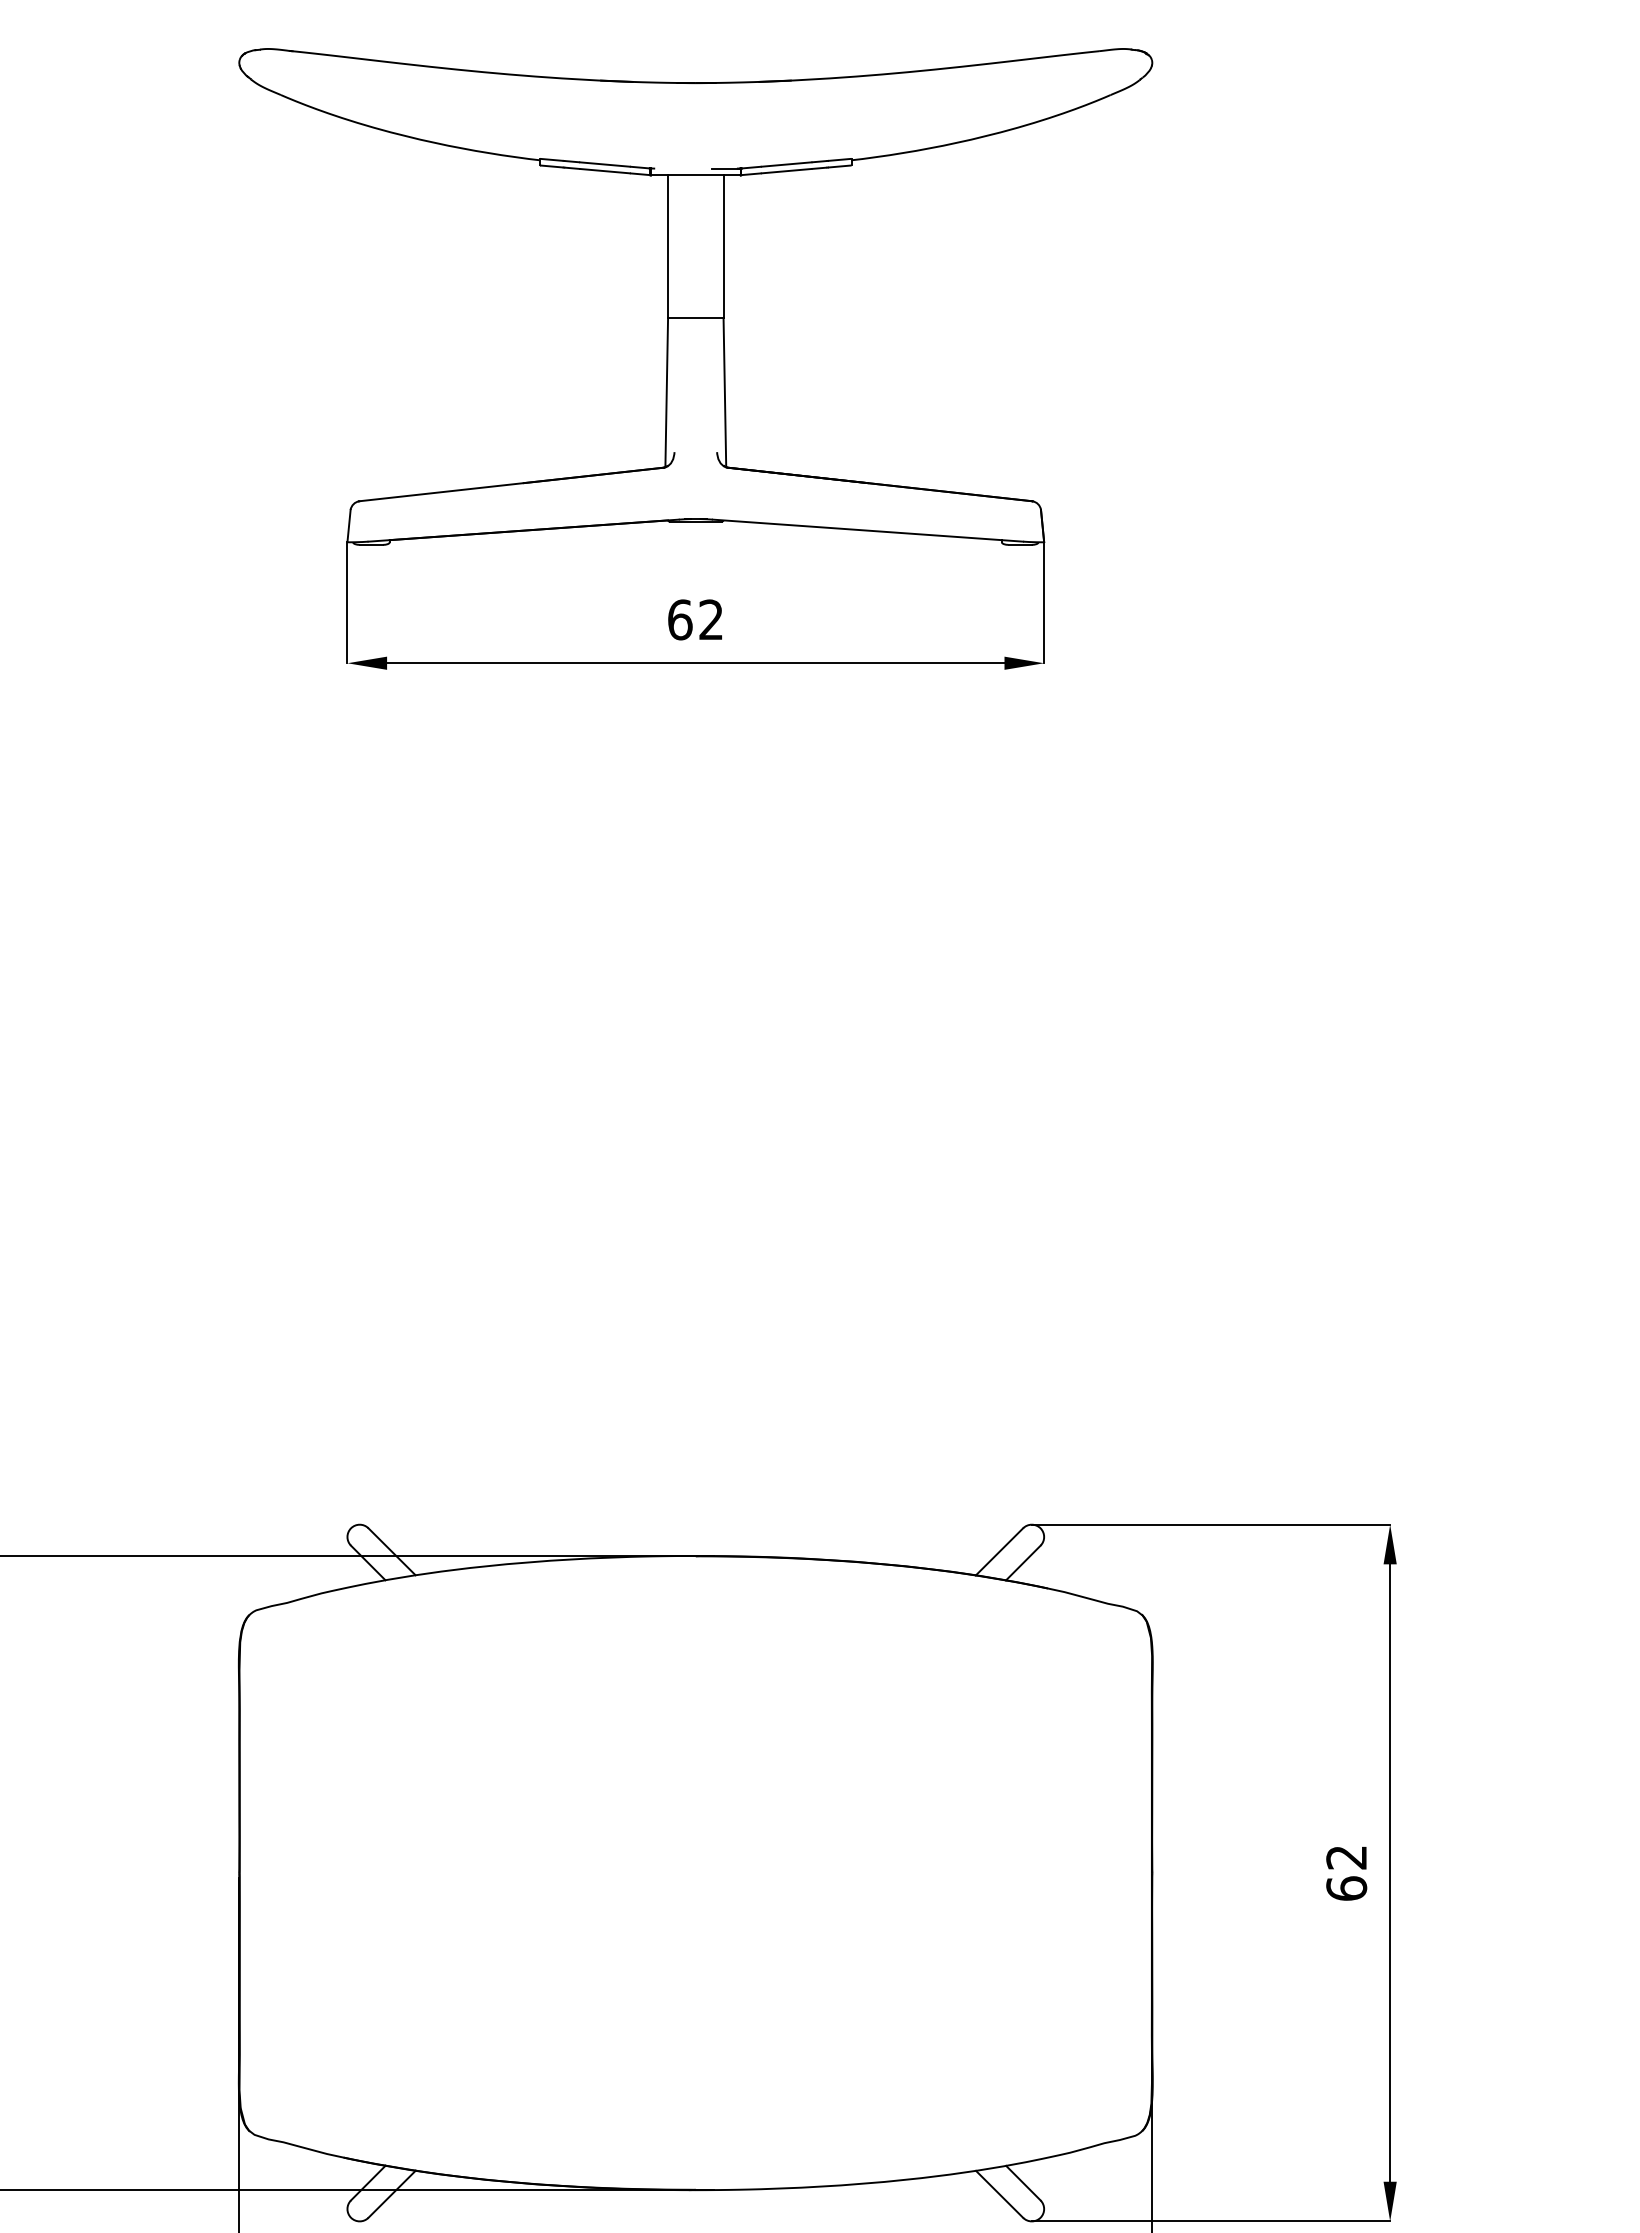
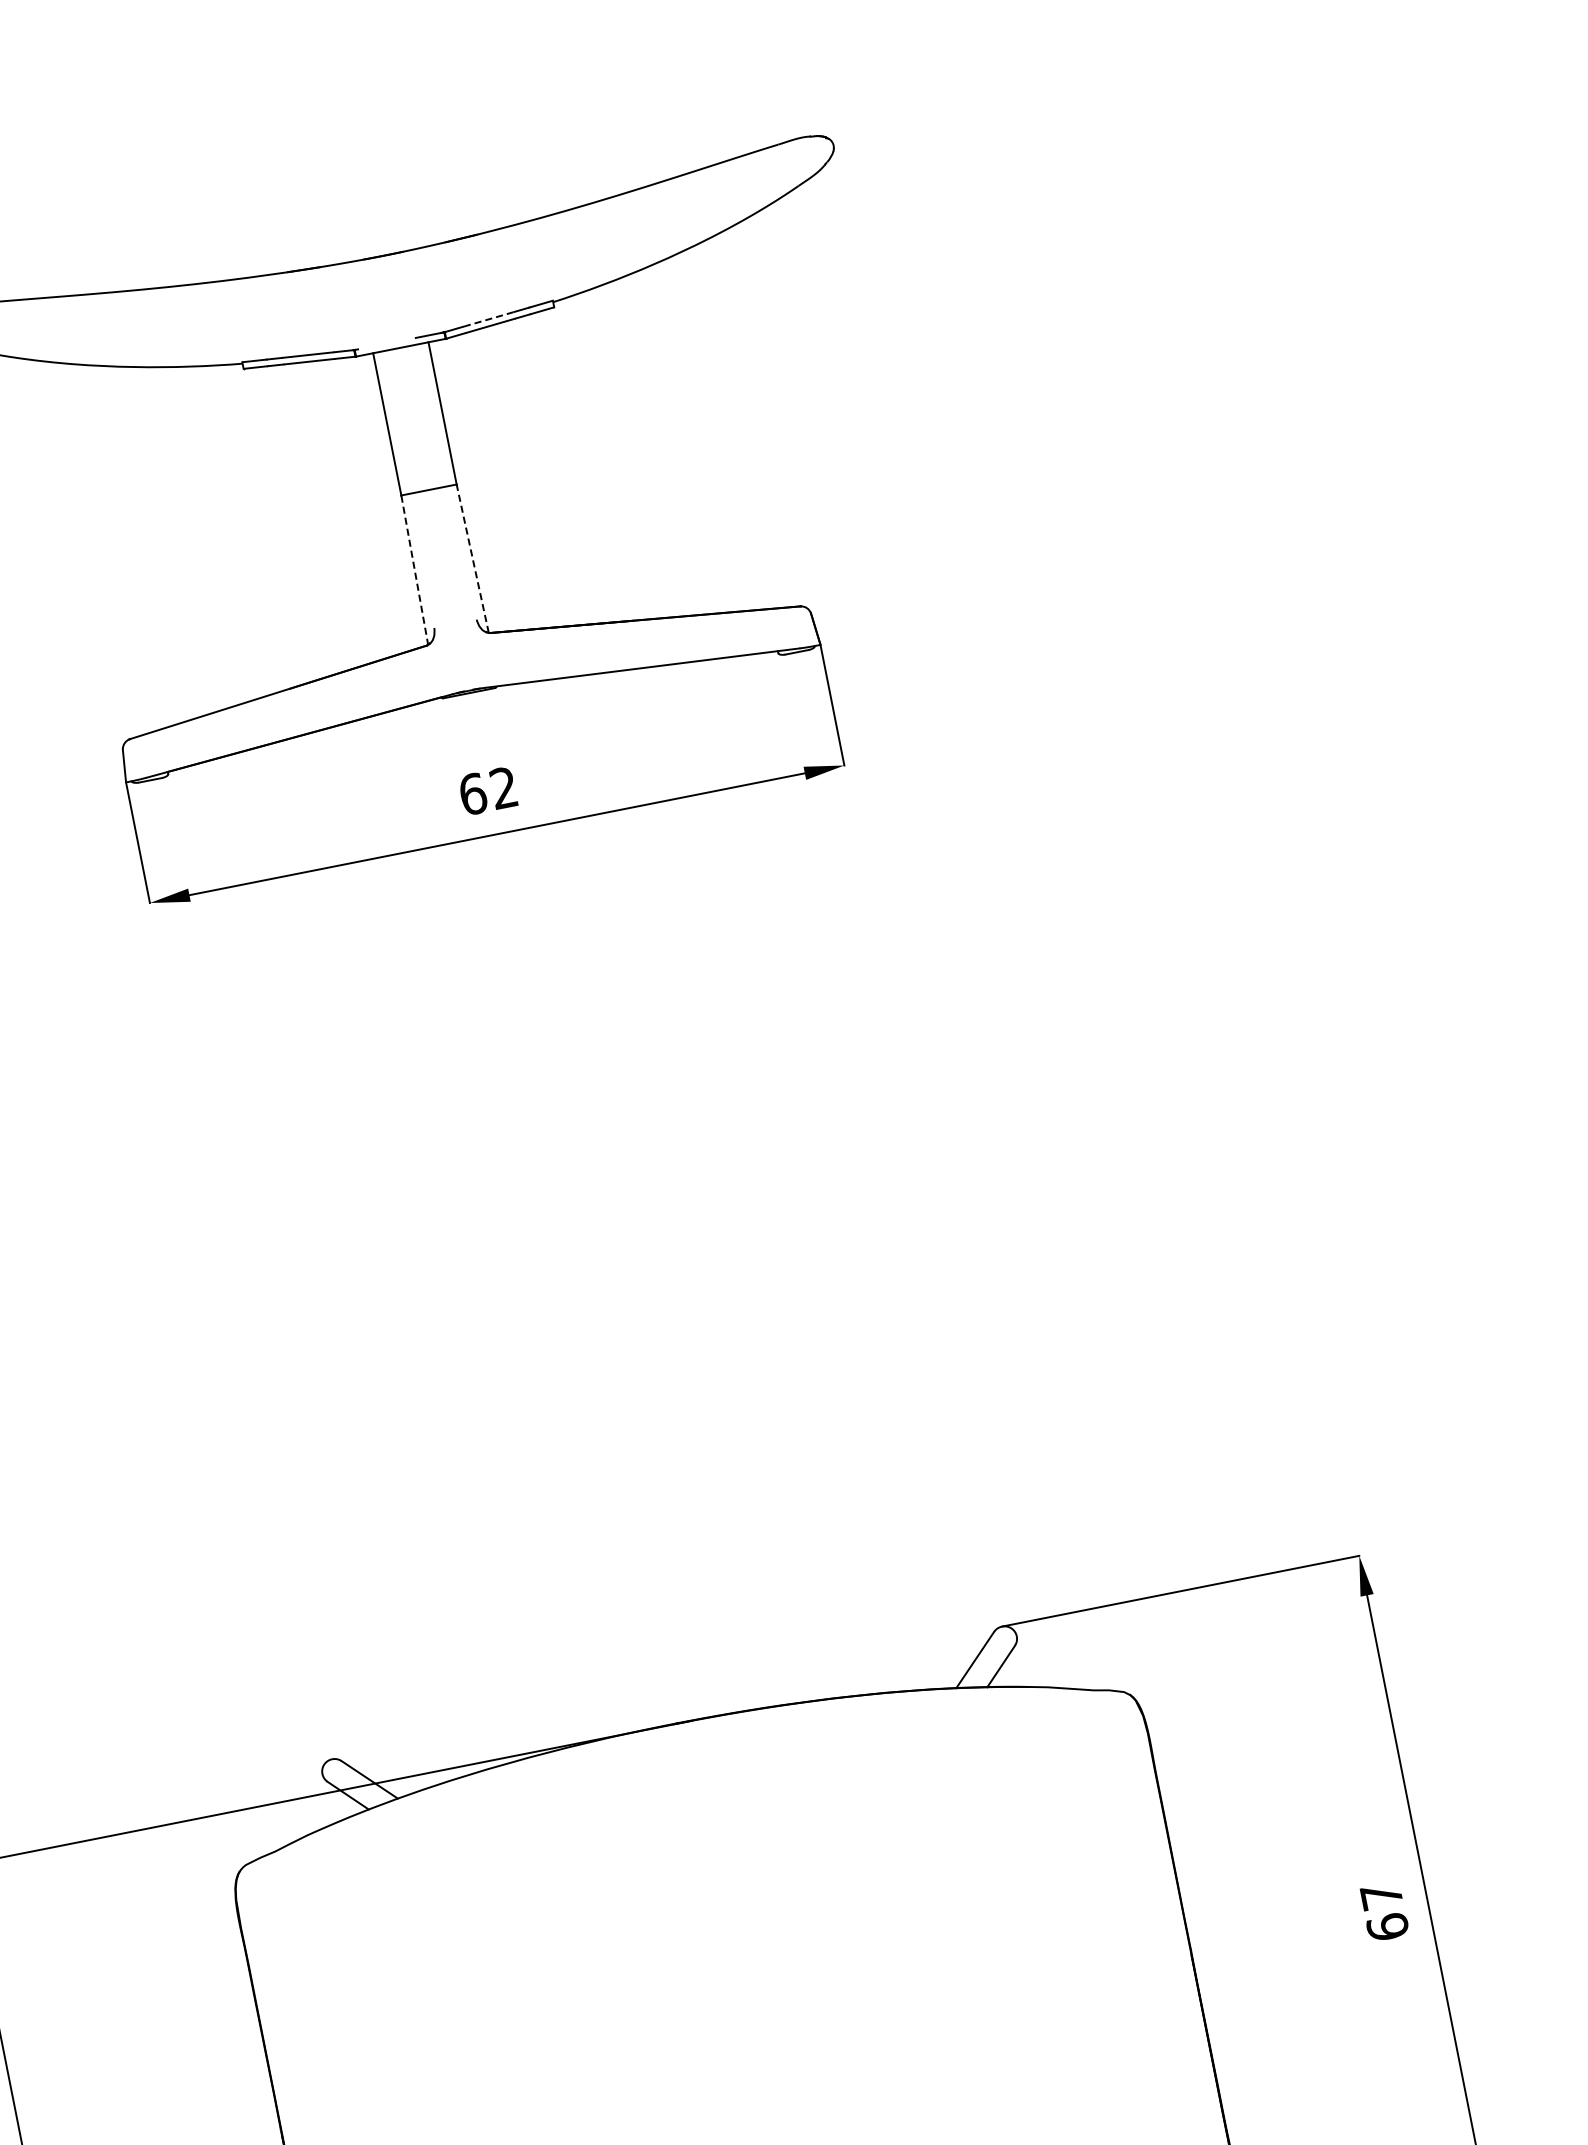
line: (786, 164) -> (489, 319), solid -> dashed
line: (666, 392) -> (414, 570), solid -> dashed
line: (724, 392) -> (472, 558), solid -> dashed
text: (1346, 1857) -> (1381, 1896), 62 -> 67

